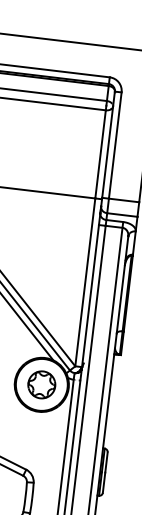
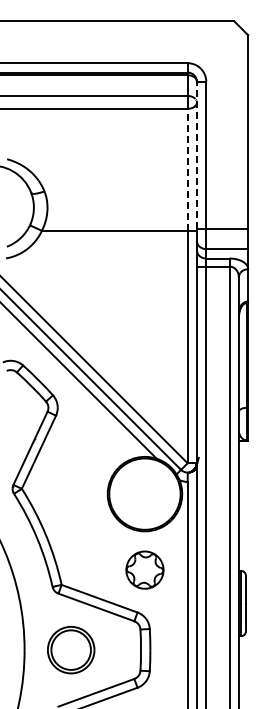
line: (108, 144) -> (196, 155), solid -> dashed
line: (100, 154) -> (187, 169), solid -> dashed
part: (41, 384) -> (144, 569), moved

